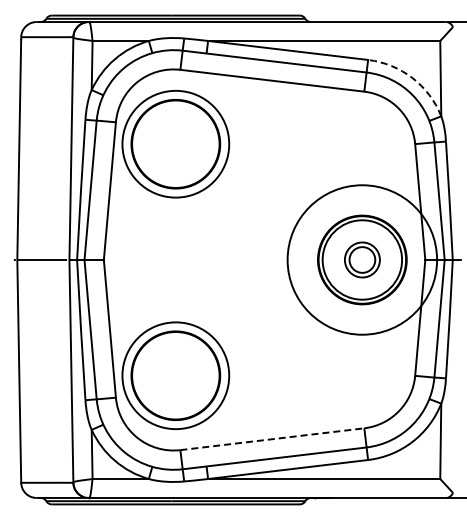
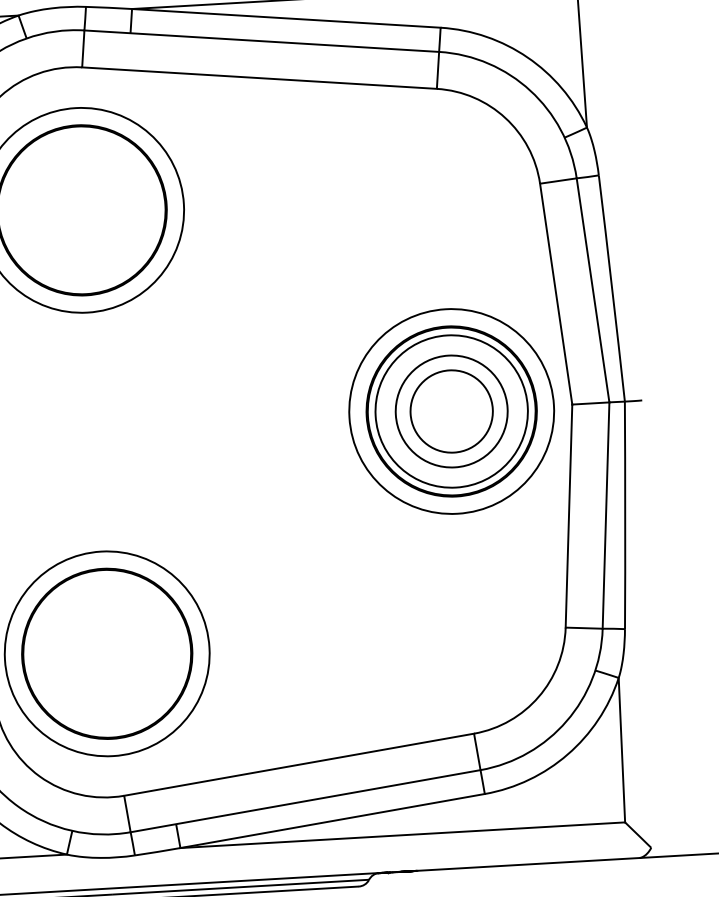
arc: (412, 78) -> (527, 58), dashed -> solid
circle: (361, 259) -> (450, 410), size x0.71
part: (362, 259) -> (451, 410), size x1.67
line: (272, 439) -> (299, 765), dashed -> solid

